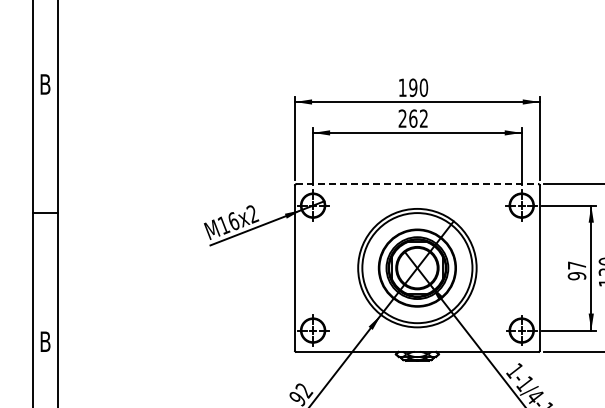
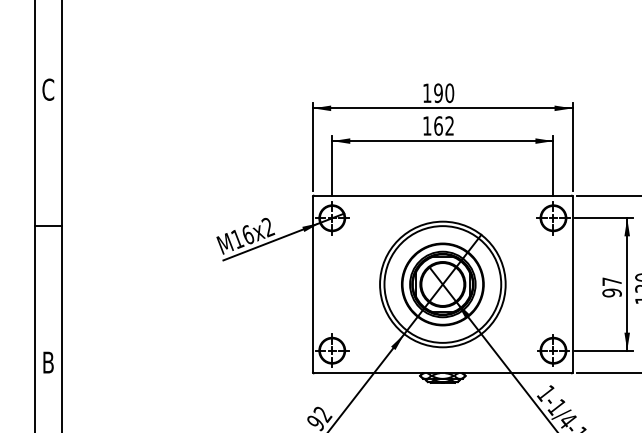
text: (44, 84) -> (47, 89), B -> C
text: (402, 118) -> (427, 125), 262 -> 162
line: (417, 184) -> (442, 195), dashed -> solid

